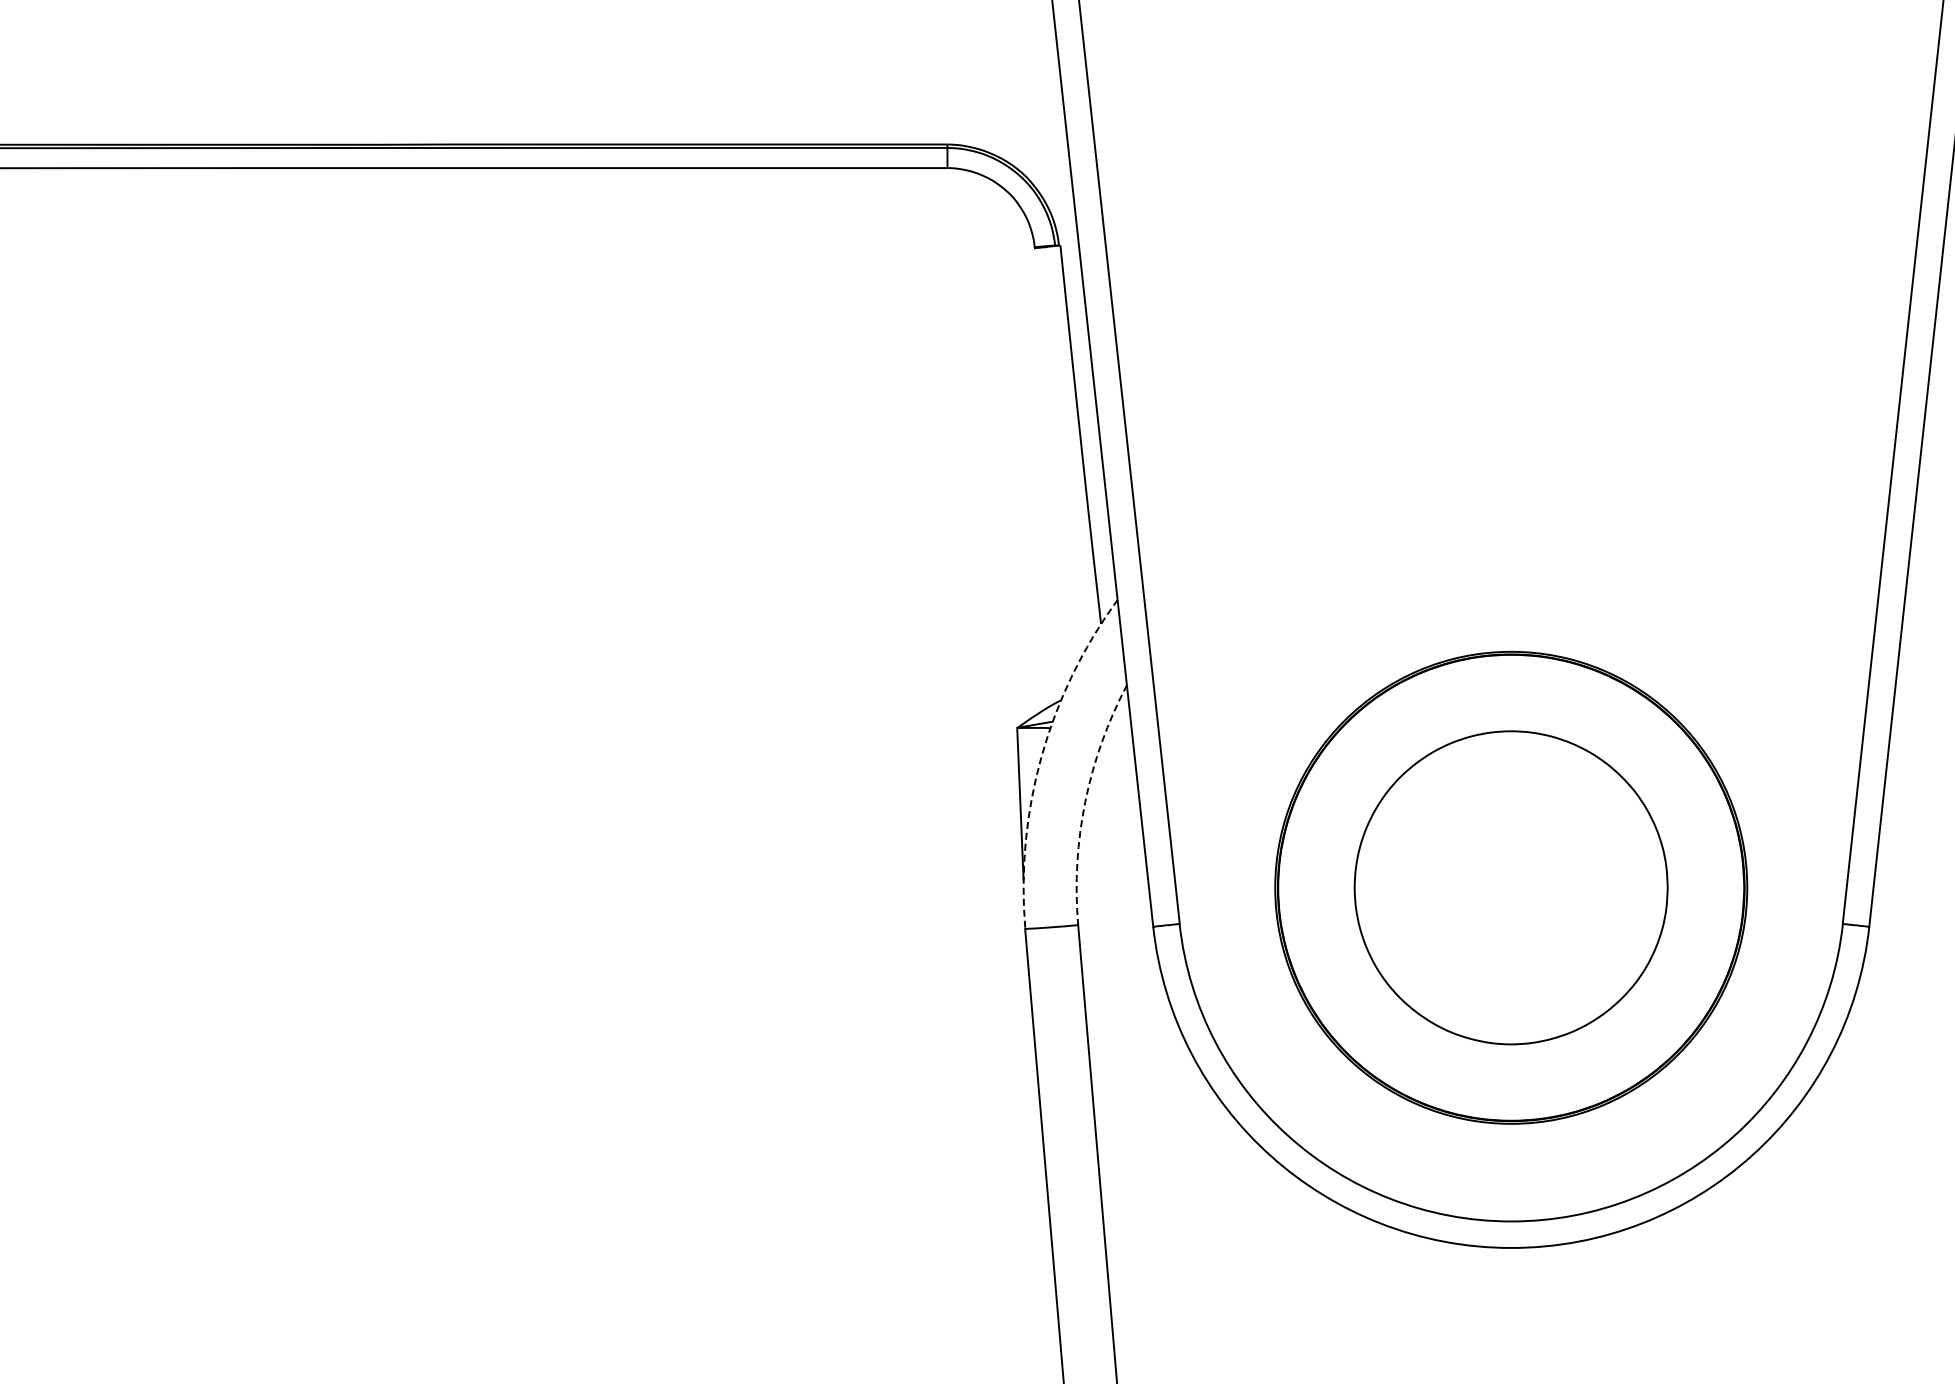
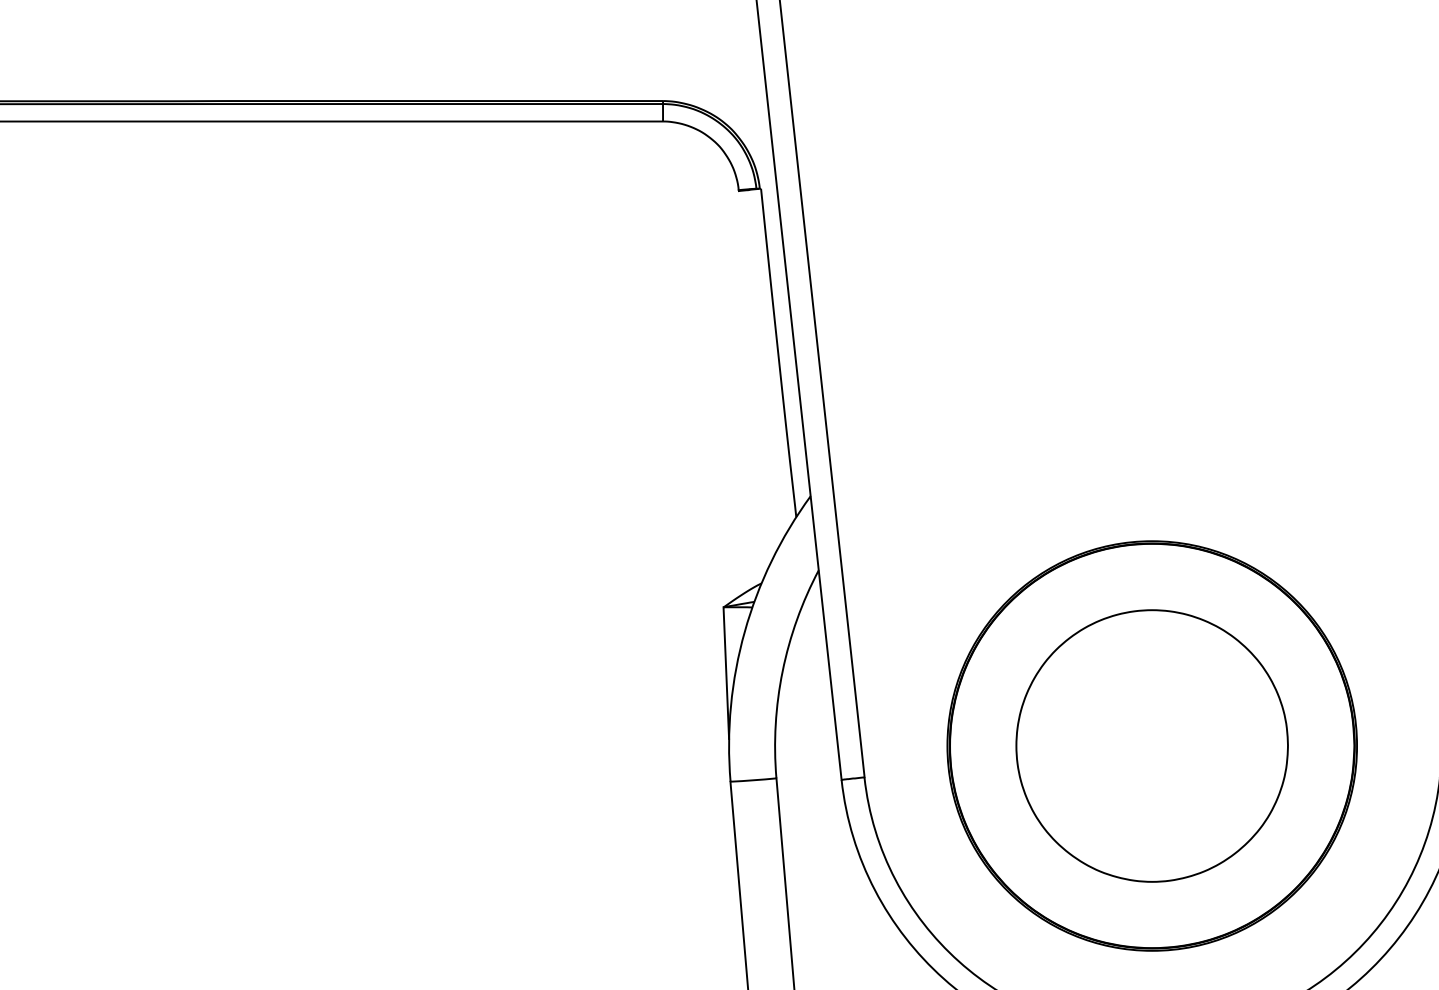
arc: (1041, 756) -> (744, 632), dashed -> solid
arc: (1085, 801) -> (782, 671), dashed -> solid

